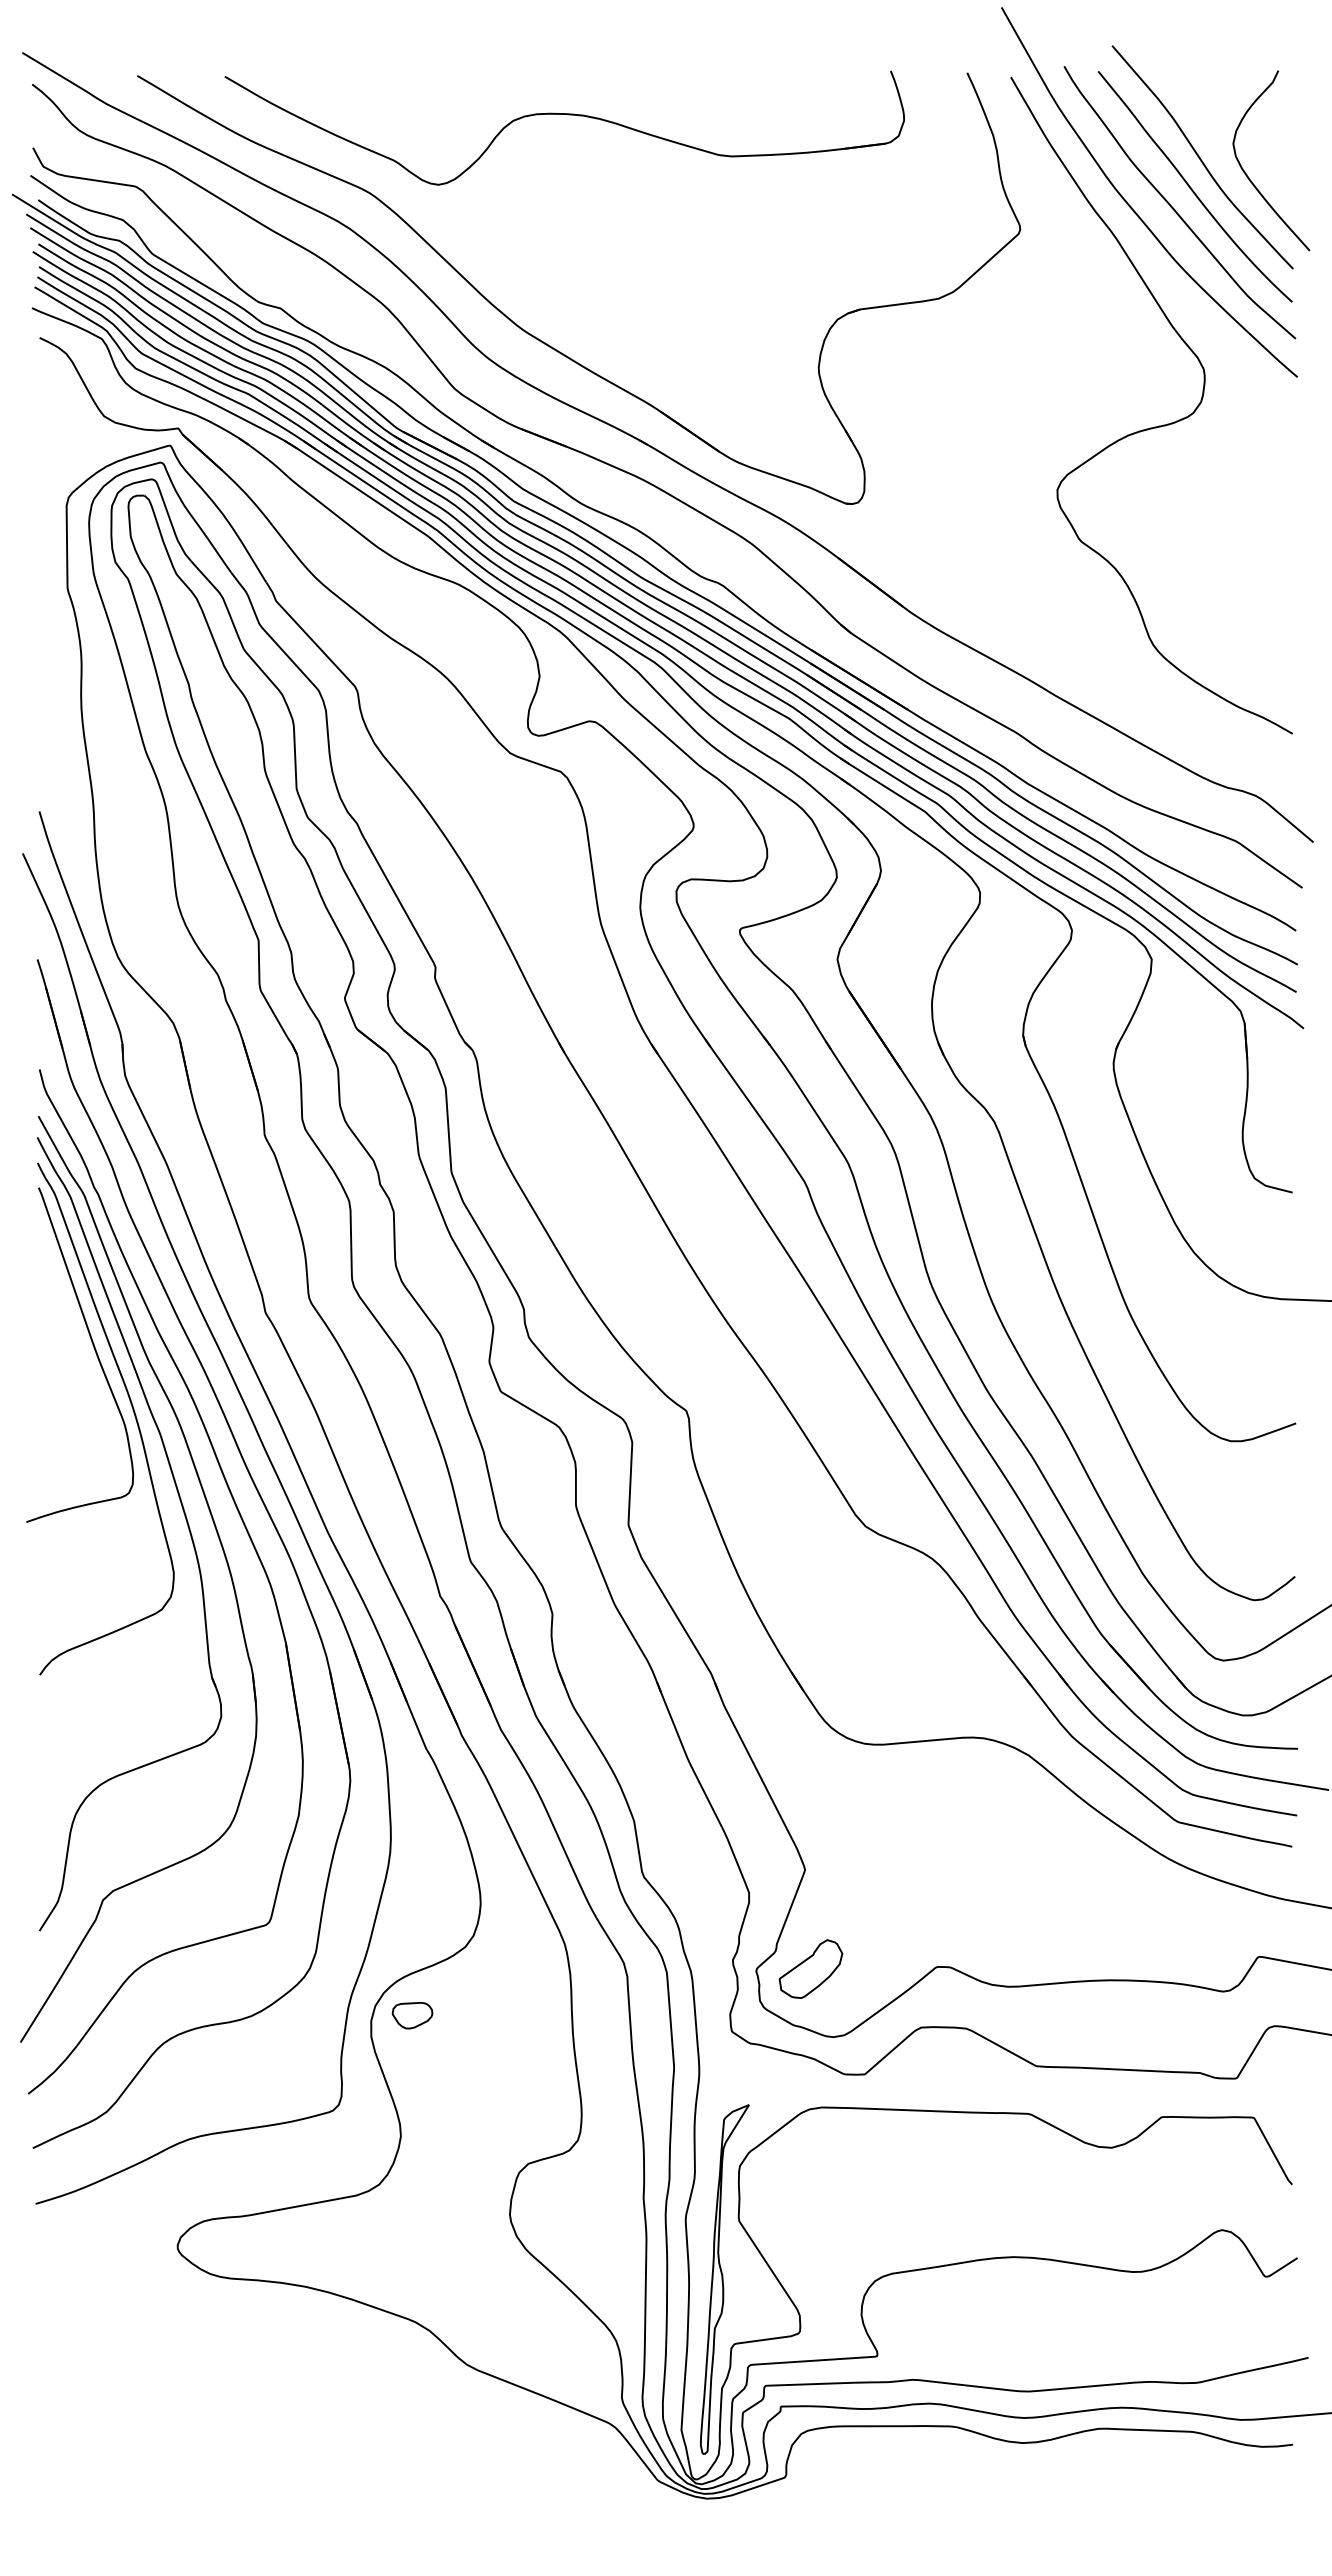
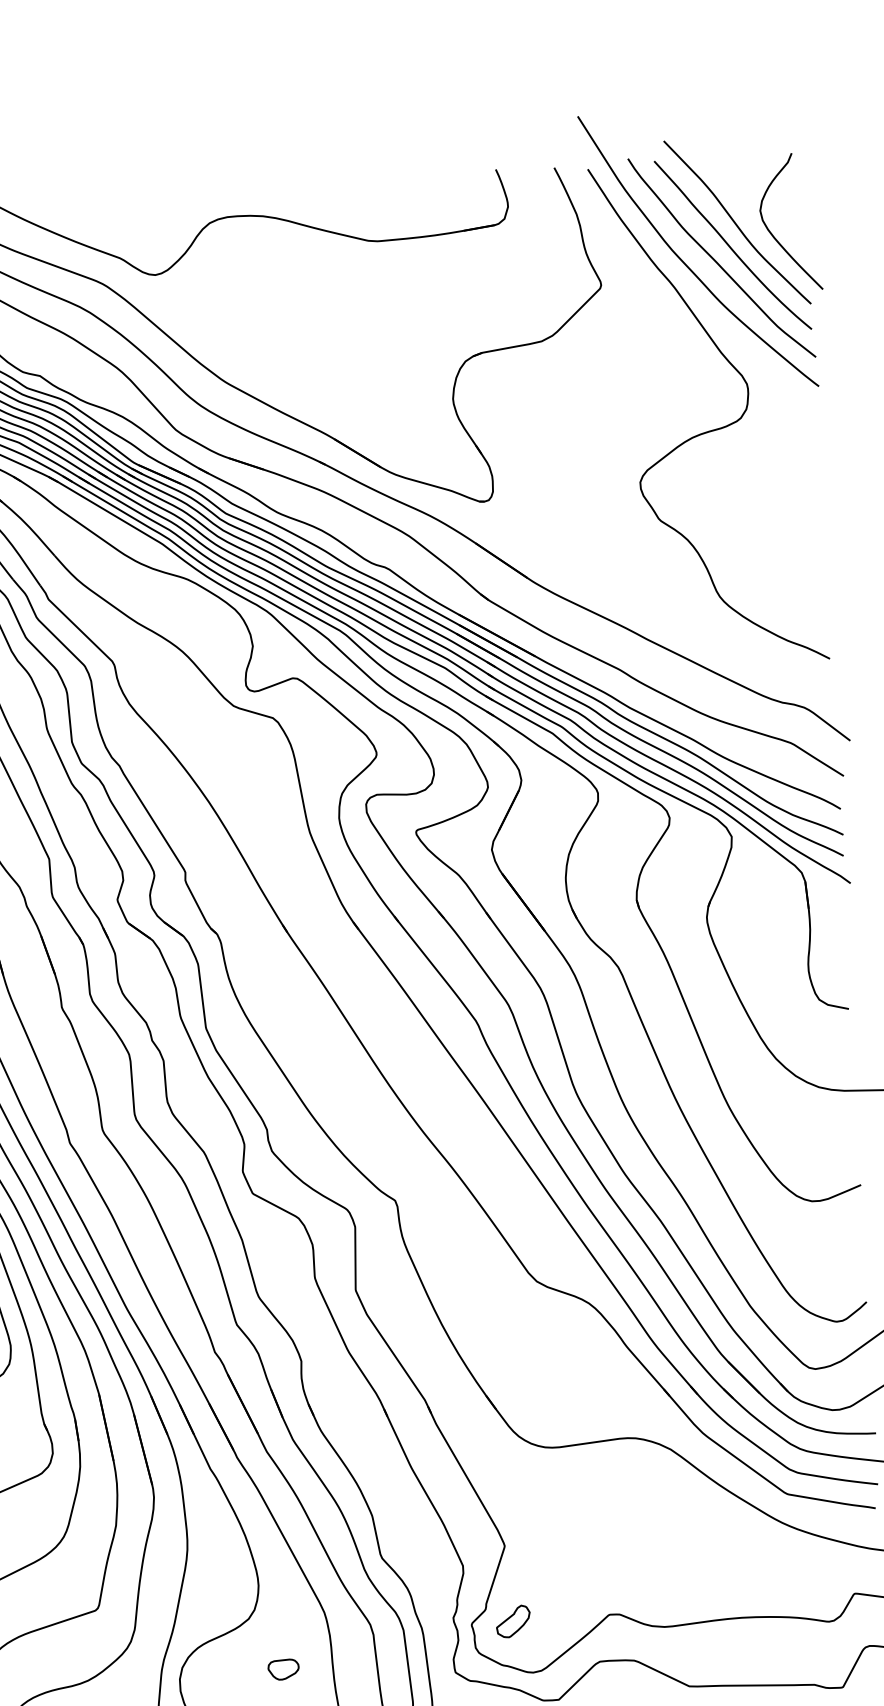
part: (810, 1968) -> (512, 1621), size x0.7
part: (412, 2015) -> (283, 1669), moved

